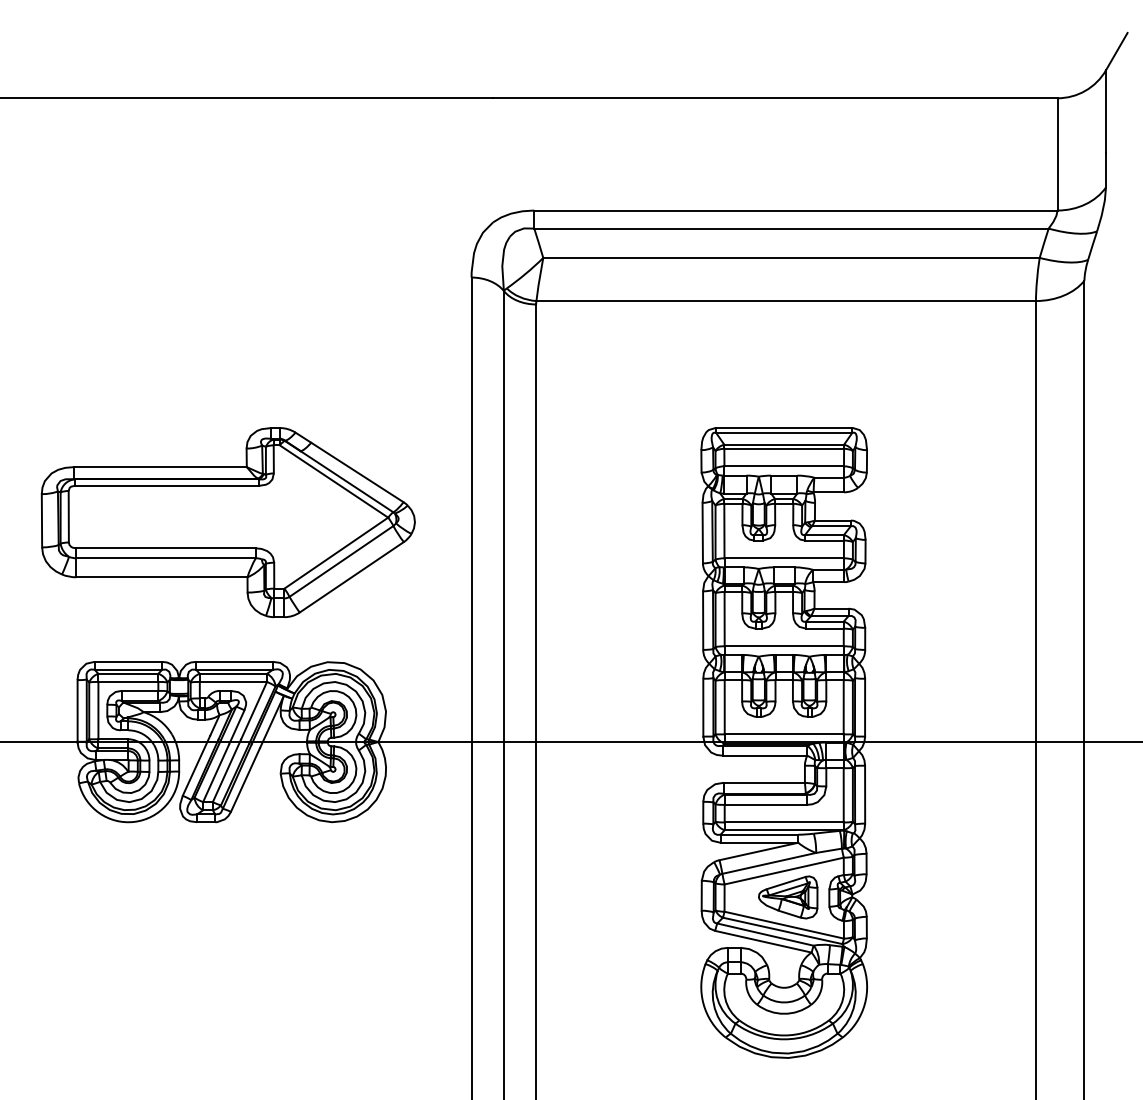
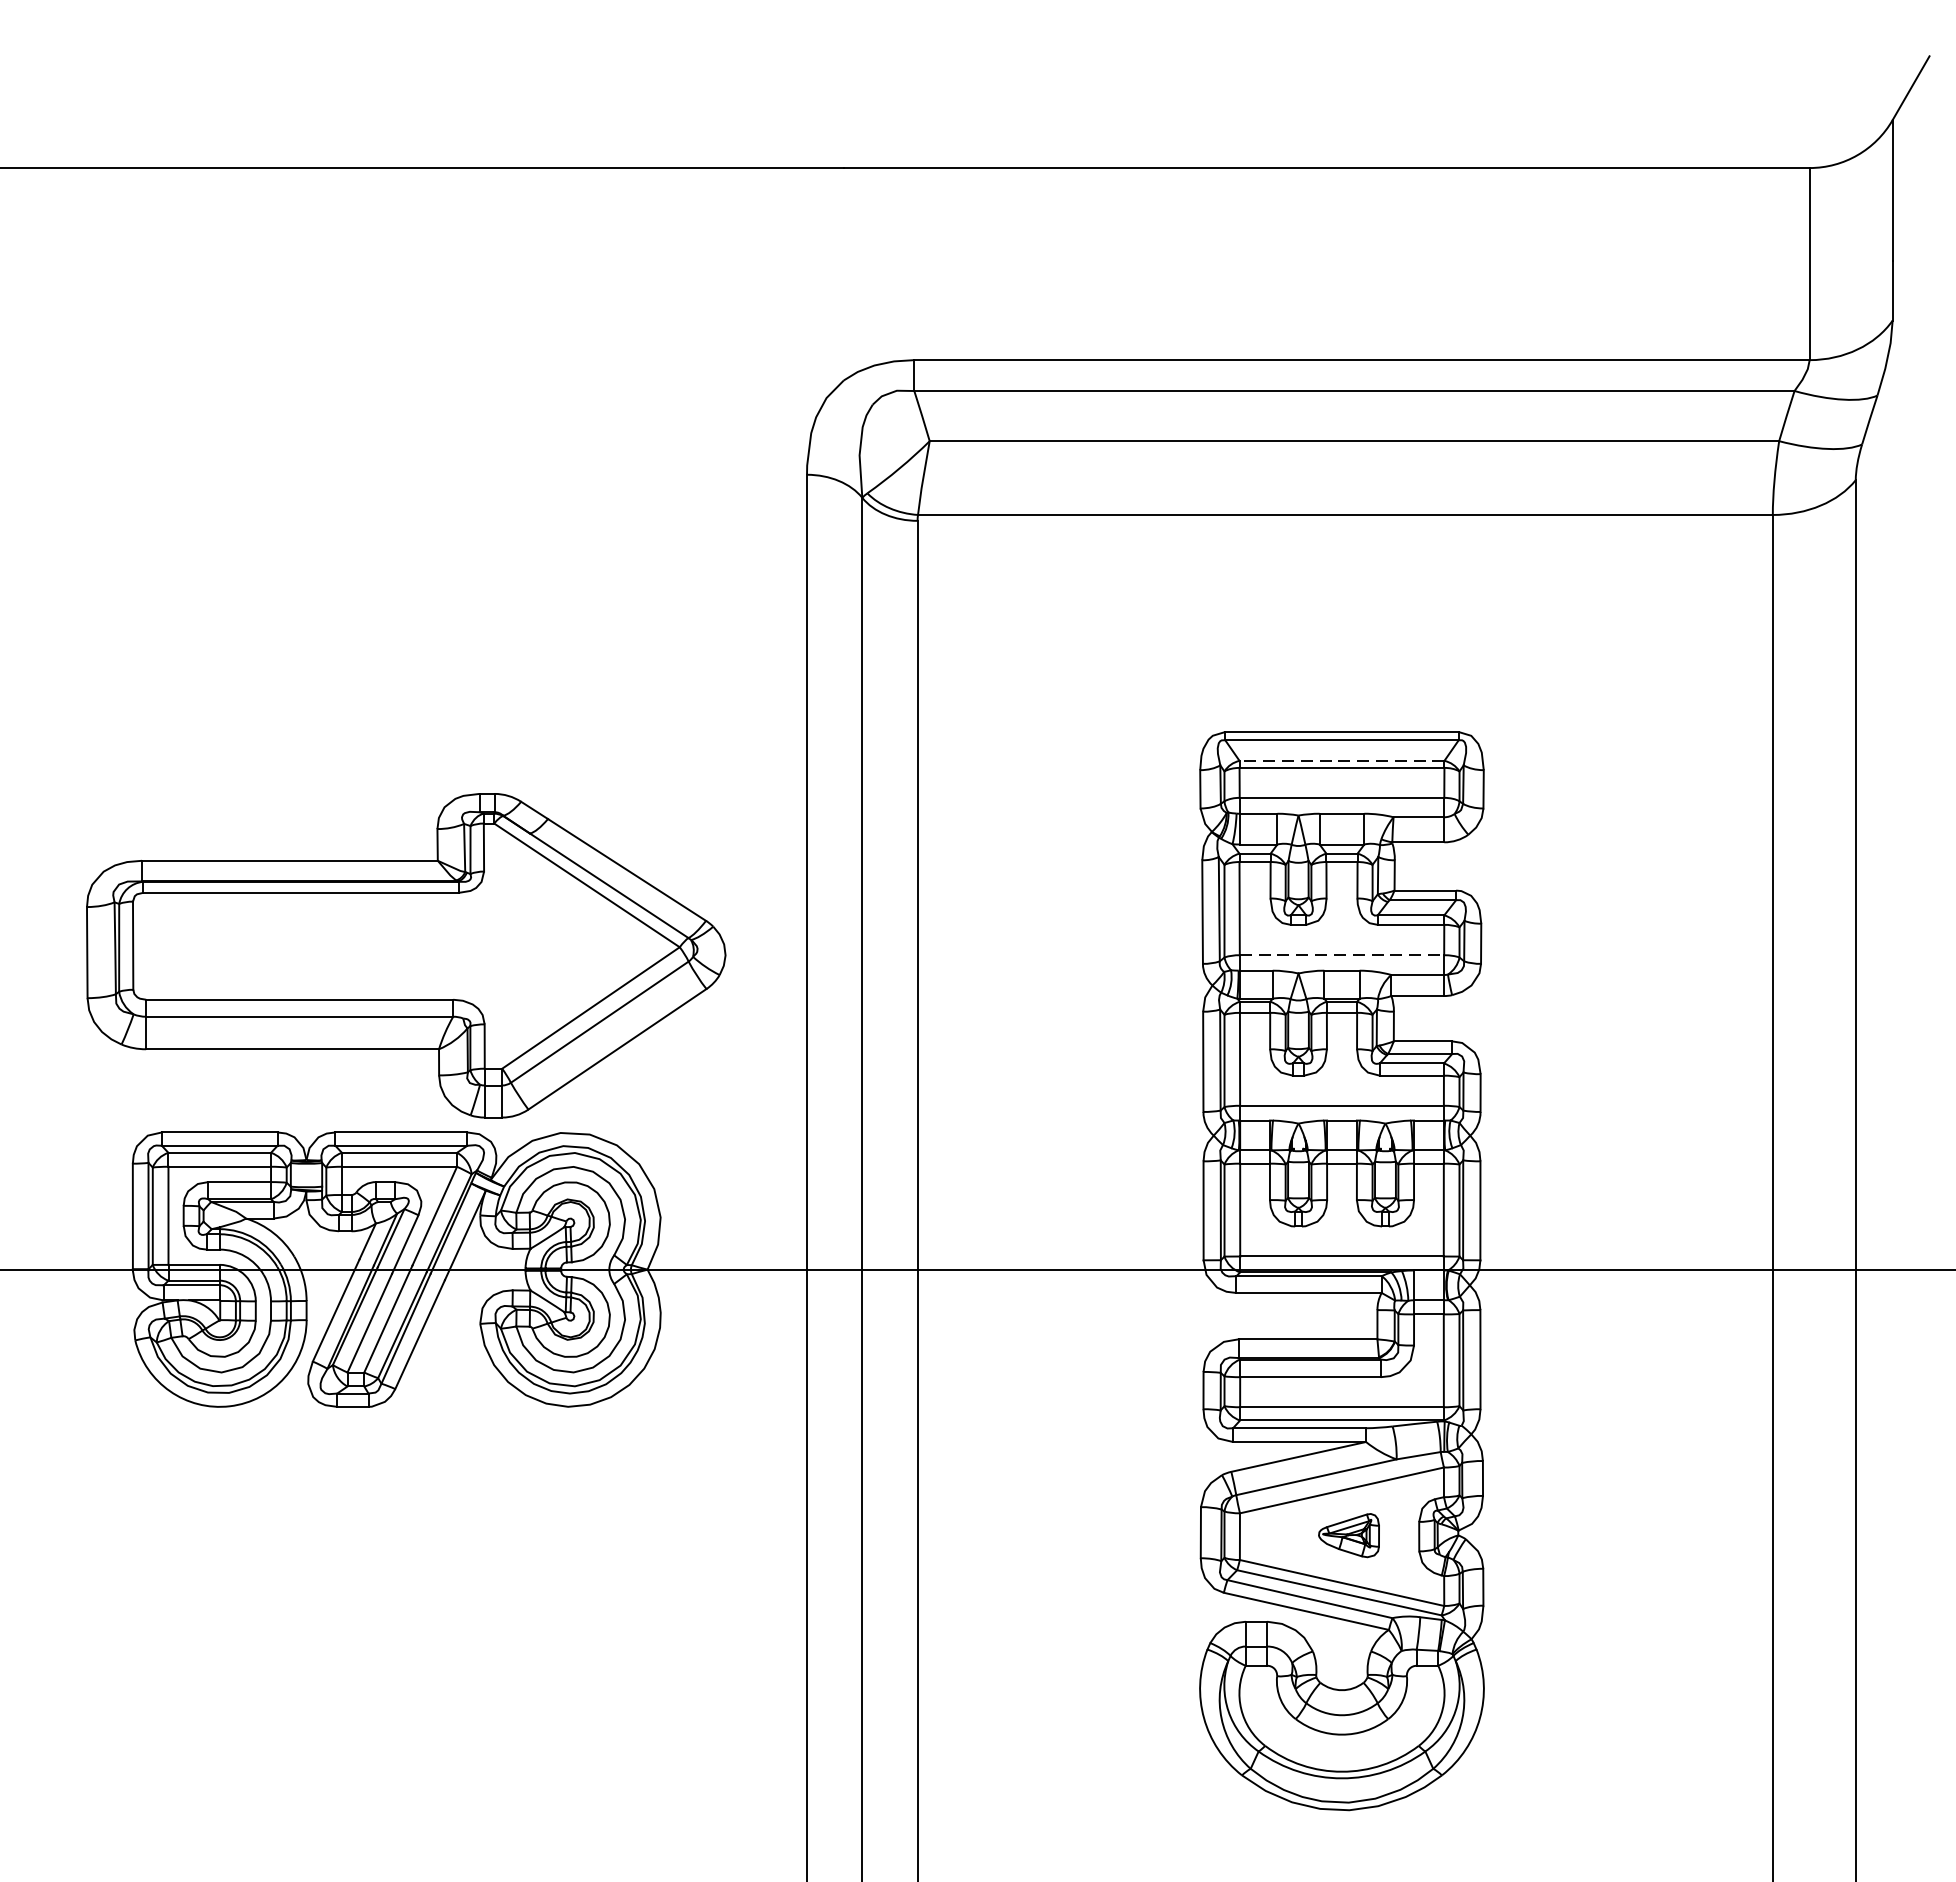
line: (784, 444) -> (1342, 760), solid -> dashed
part: (227, 522) -> (404, 955), moved
line: (784, 558) -> (1342, 955), solid -> dashed
part: (788, 897) -> (1349, 1535), size x0.6

